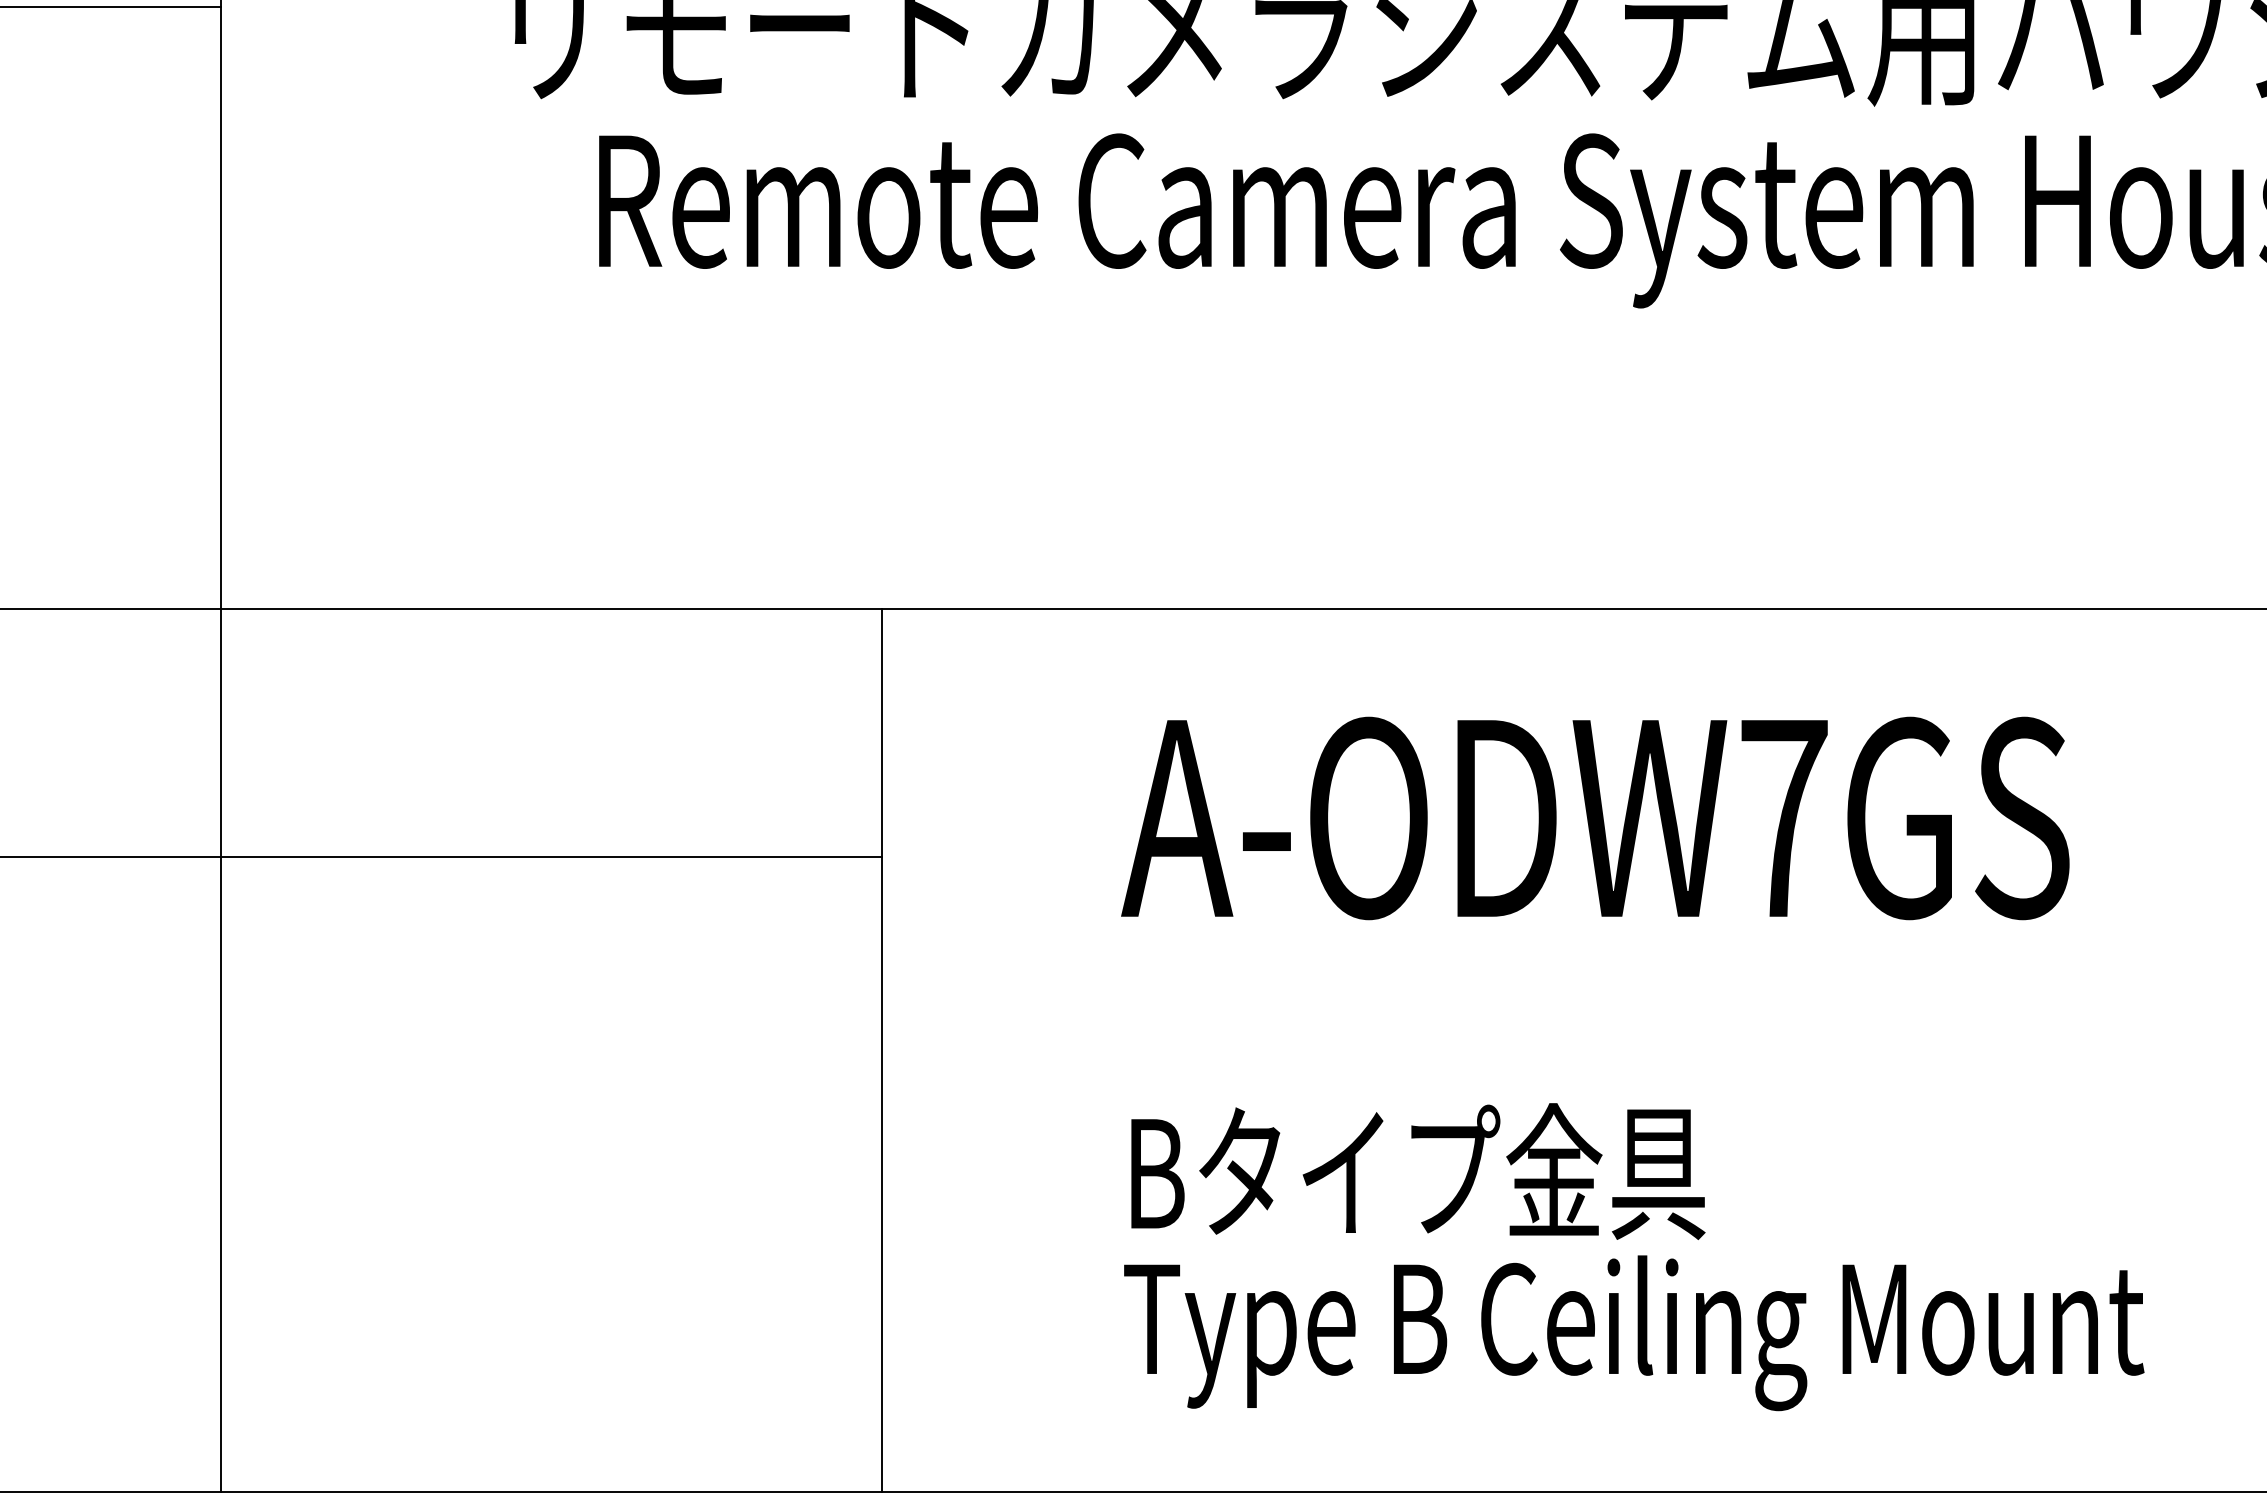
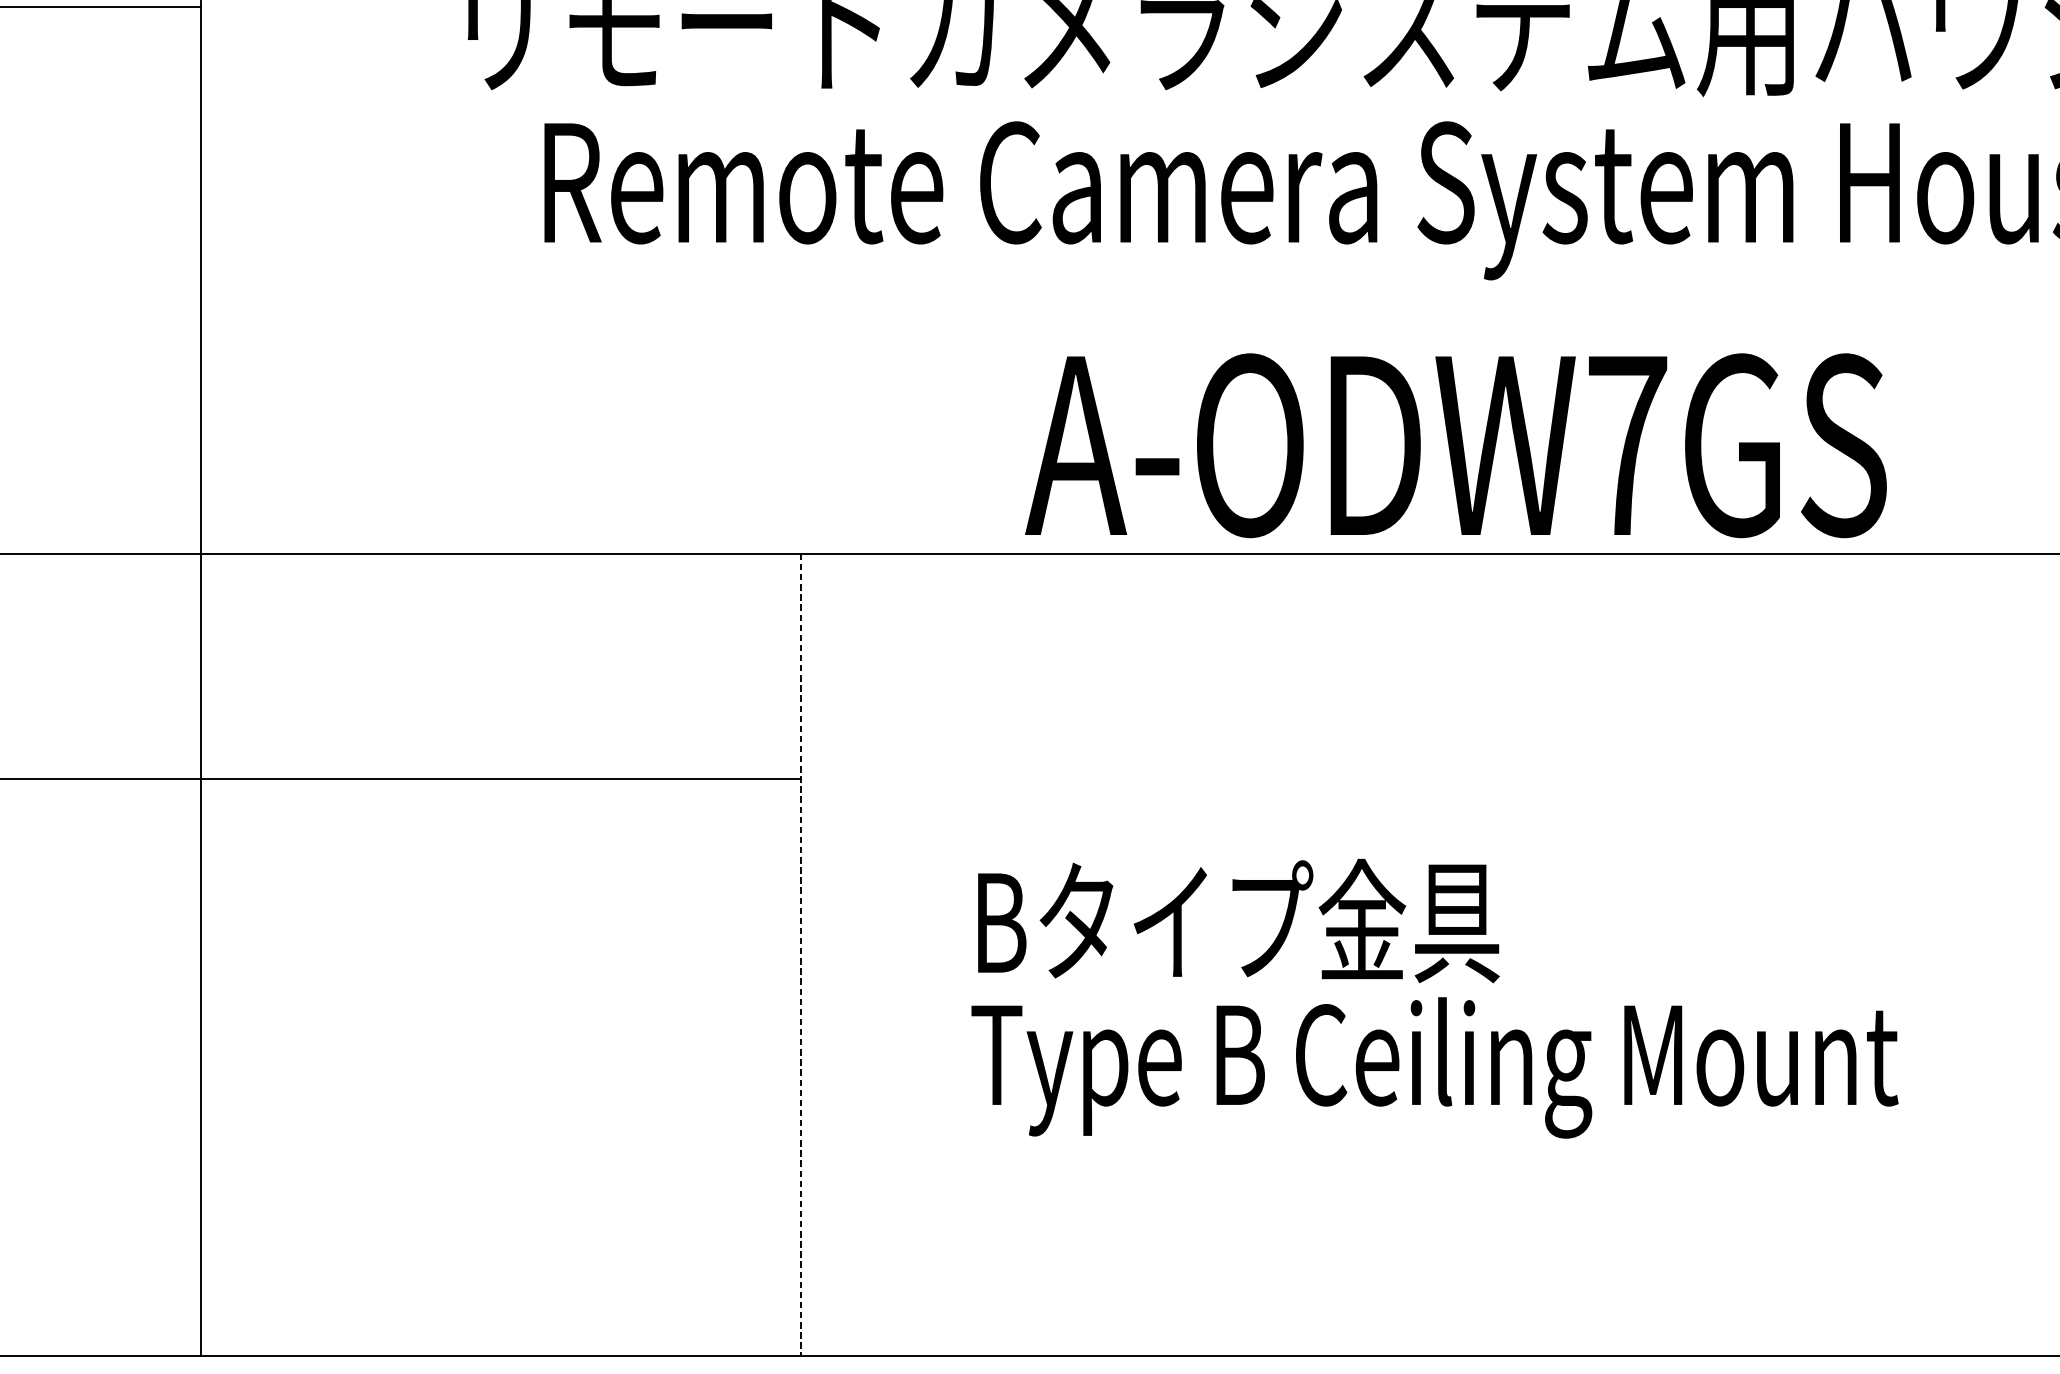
text: (1595, 818) -> (1456, 445), moved
line: (881, 1051) -> (801, 955), solid -> dashed
text: (1634, 1257) -> (1435, 999), moved

